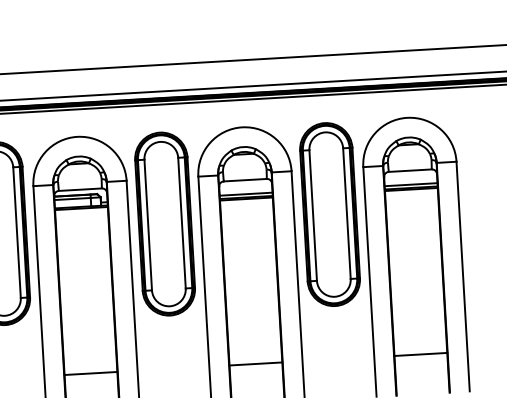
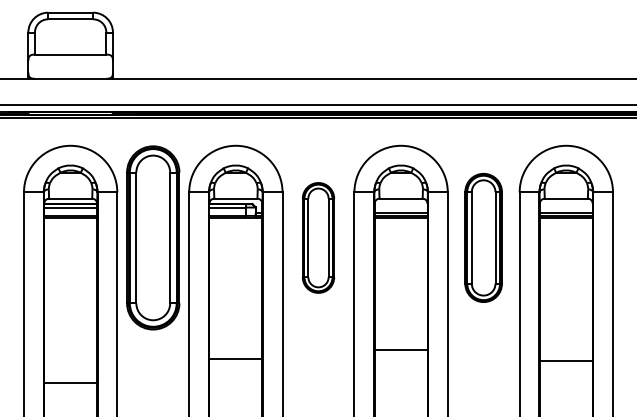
part: (329, 214) -> (483, 237), size x0.7
part: (165, 223) -> (318, 237), size x0.6
line: (420, 354) -> (565, 360), moved
line: (255, 363) -> (400, 349), moved
line: (90, 373) -> (235, 358), moved

